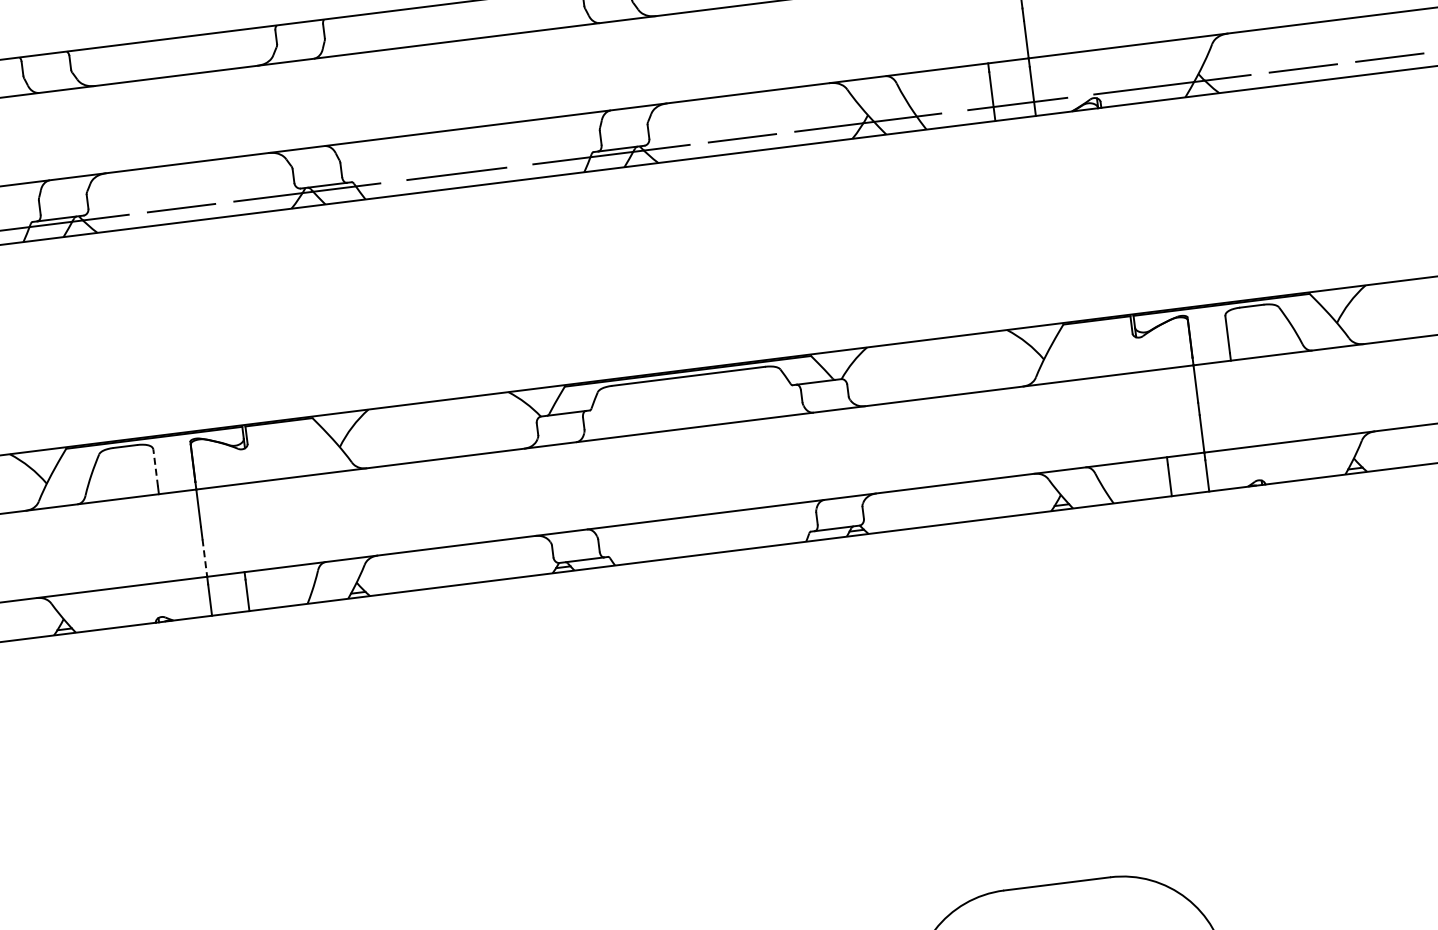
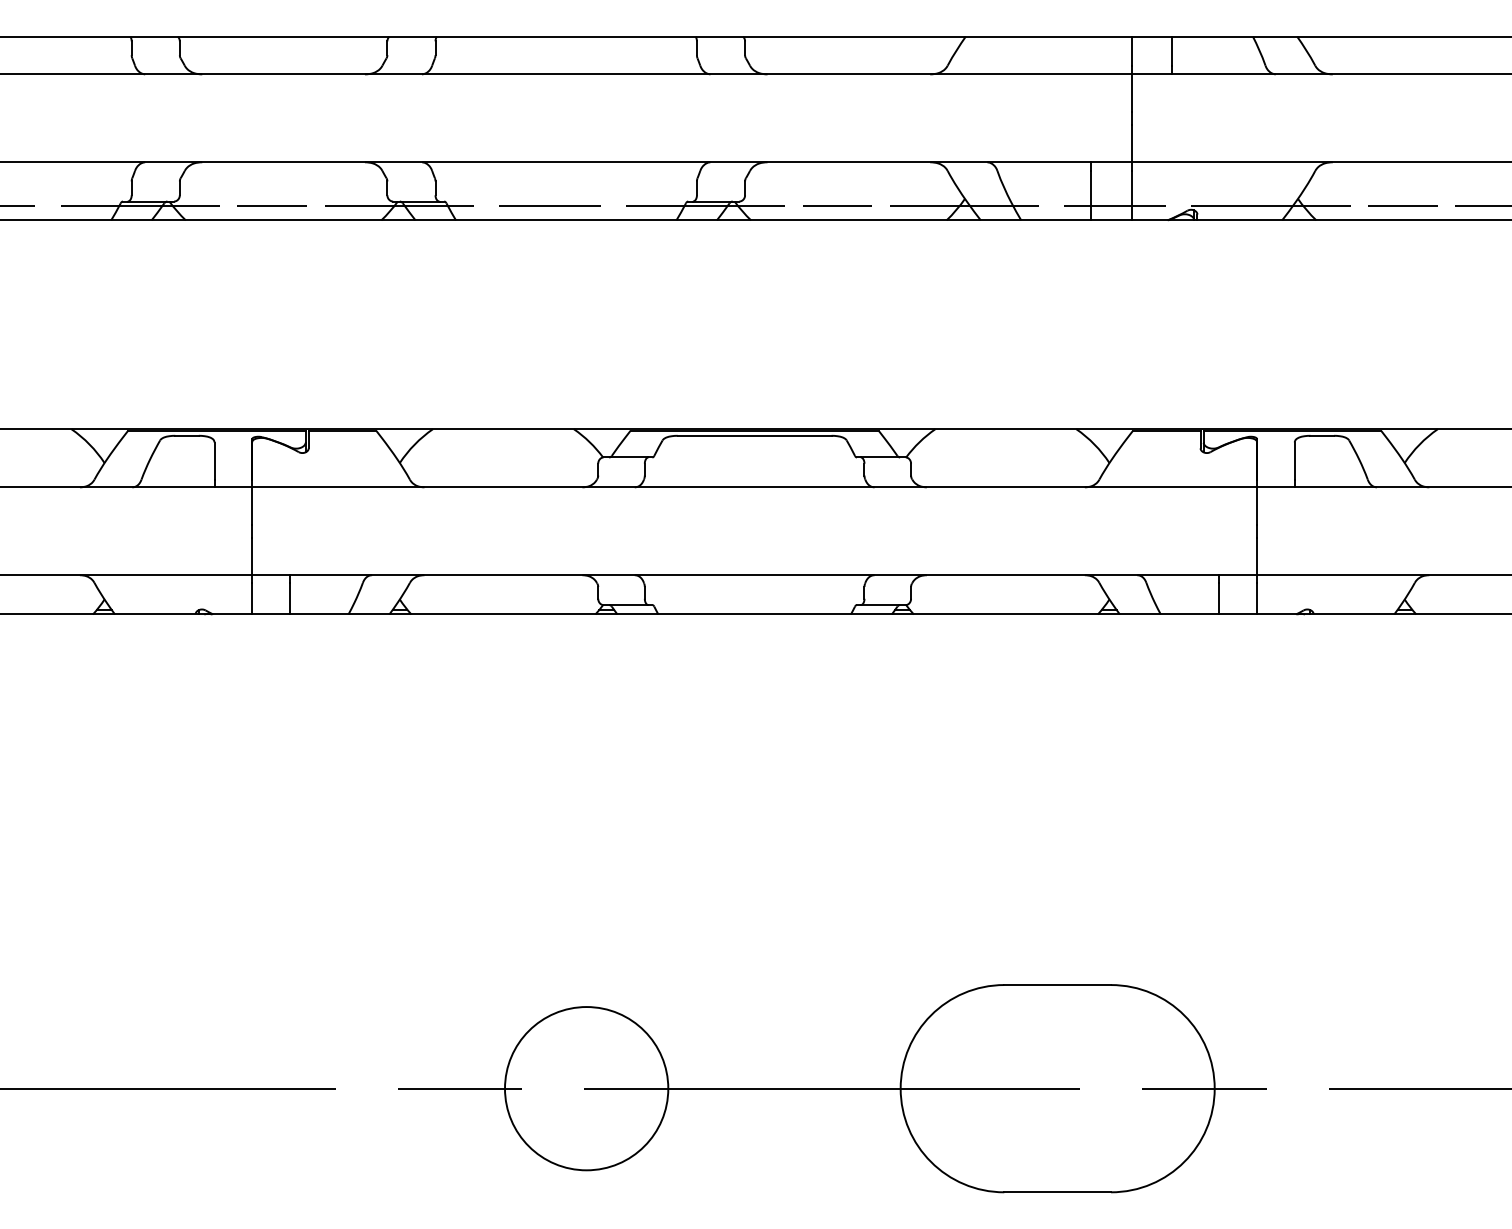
line: (155, 468) -> (214, 461), dashed -> solid
line: (205, 558) -> (252, 556), dashed -> solid

